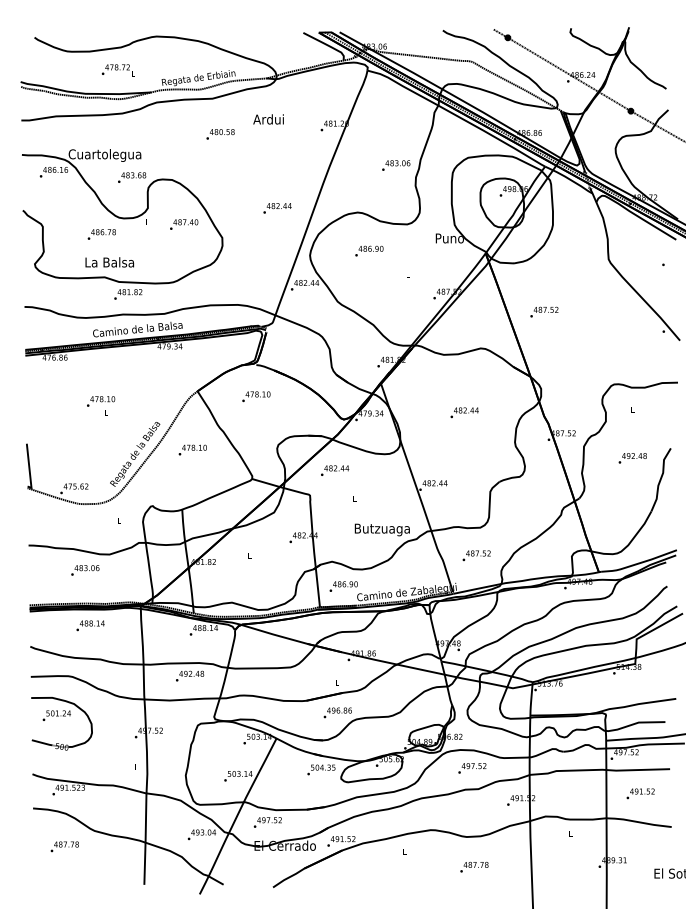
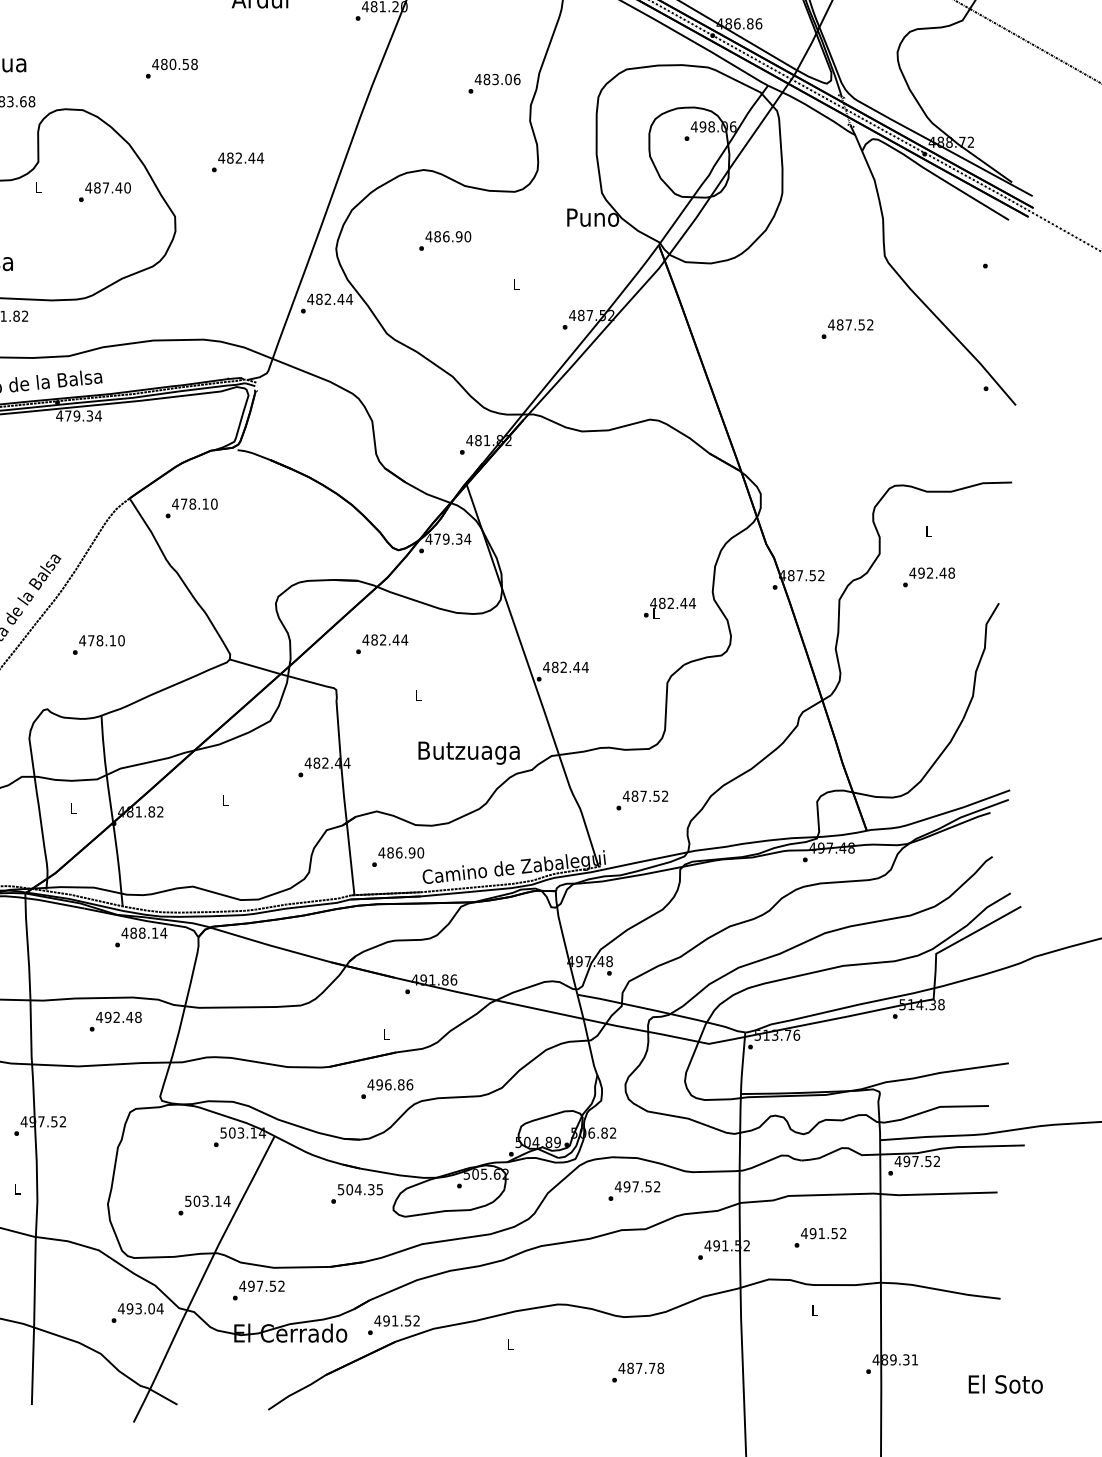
text: (220, 134) -> (171, 68), moved
text: (277, 208) -> (237, 162), moved
text: (544, 311) -> (847, 327), moved
text: (256, 396) -> (191, 507), moved
text: (464, 412) -> (669, 607), moved
text: (192, 449) -> (98, 643), moved
text: (632, 458) -> (928, 577), moved
text: (640, 793) -> (820, 1237), moved

